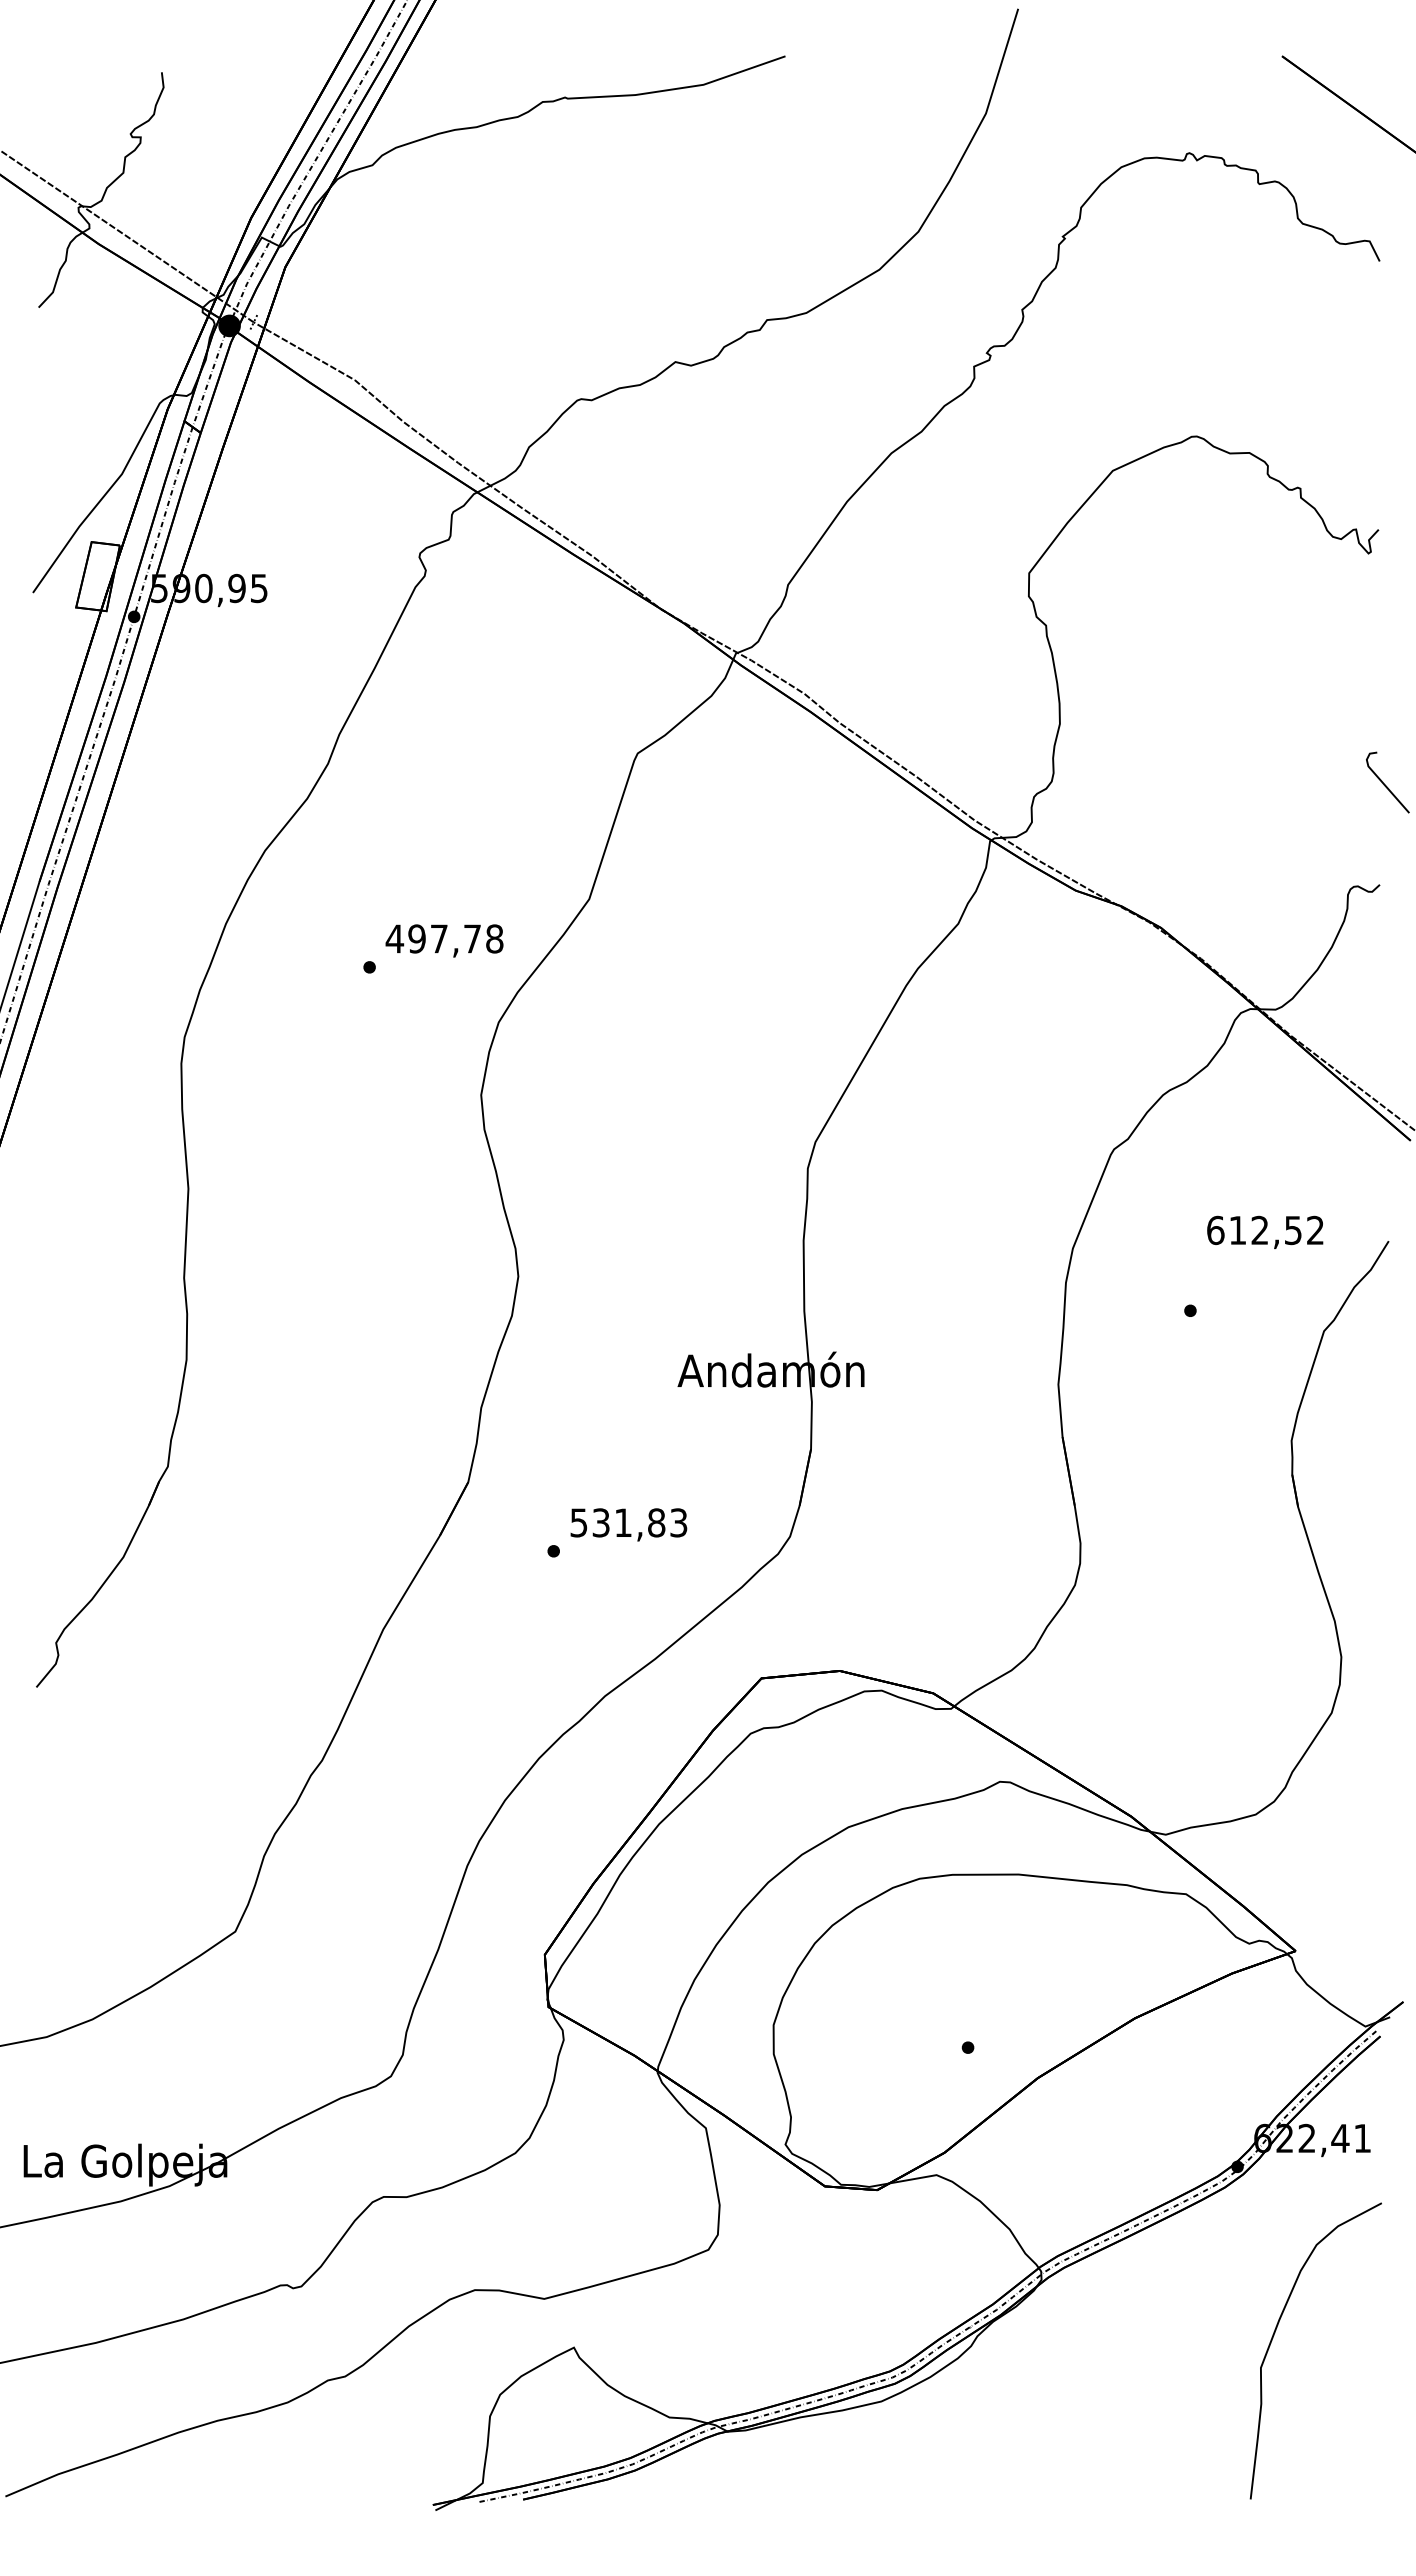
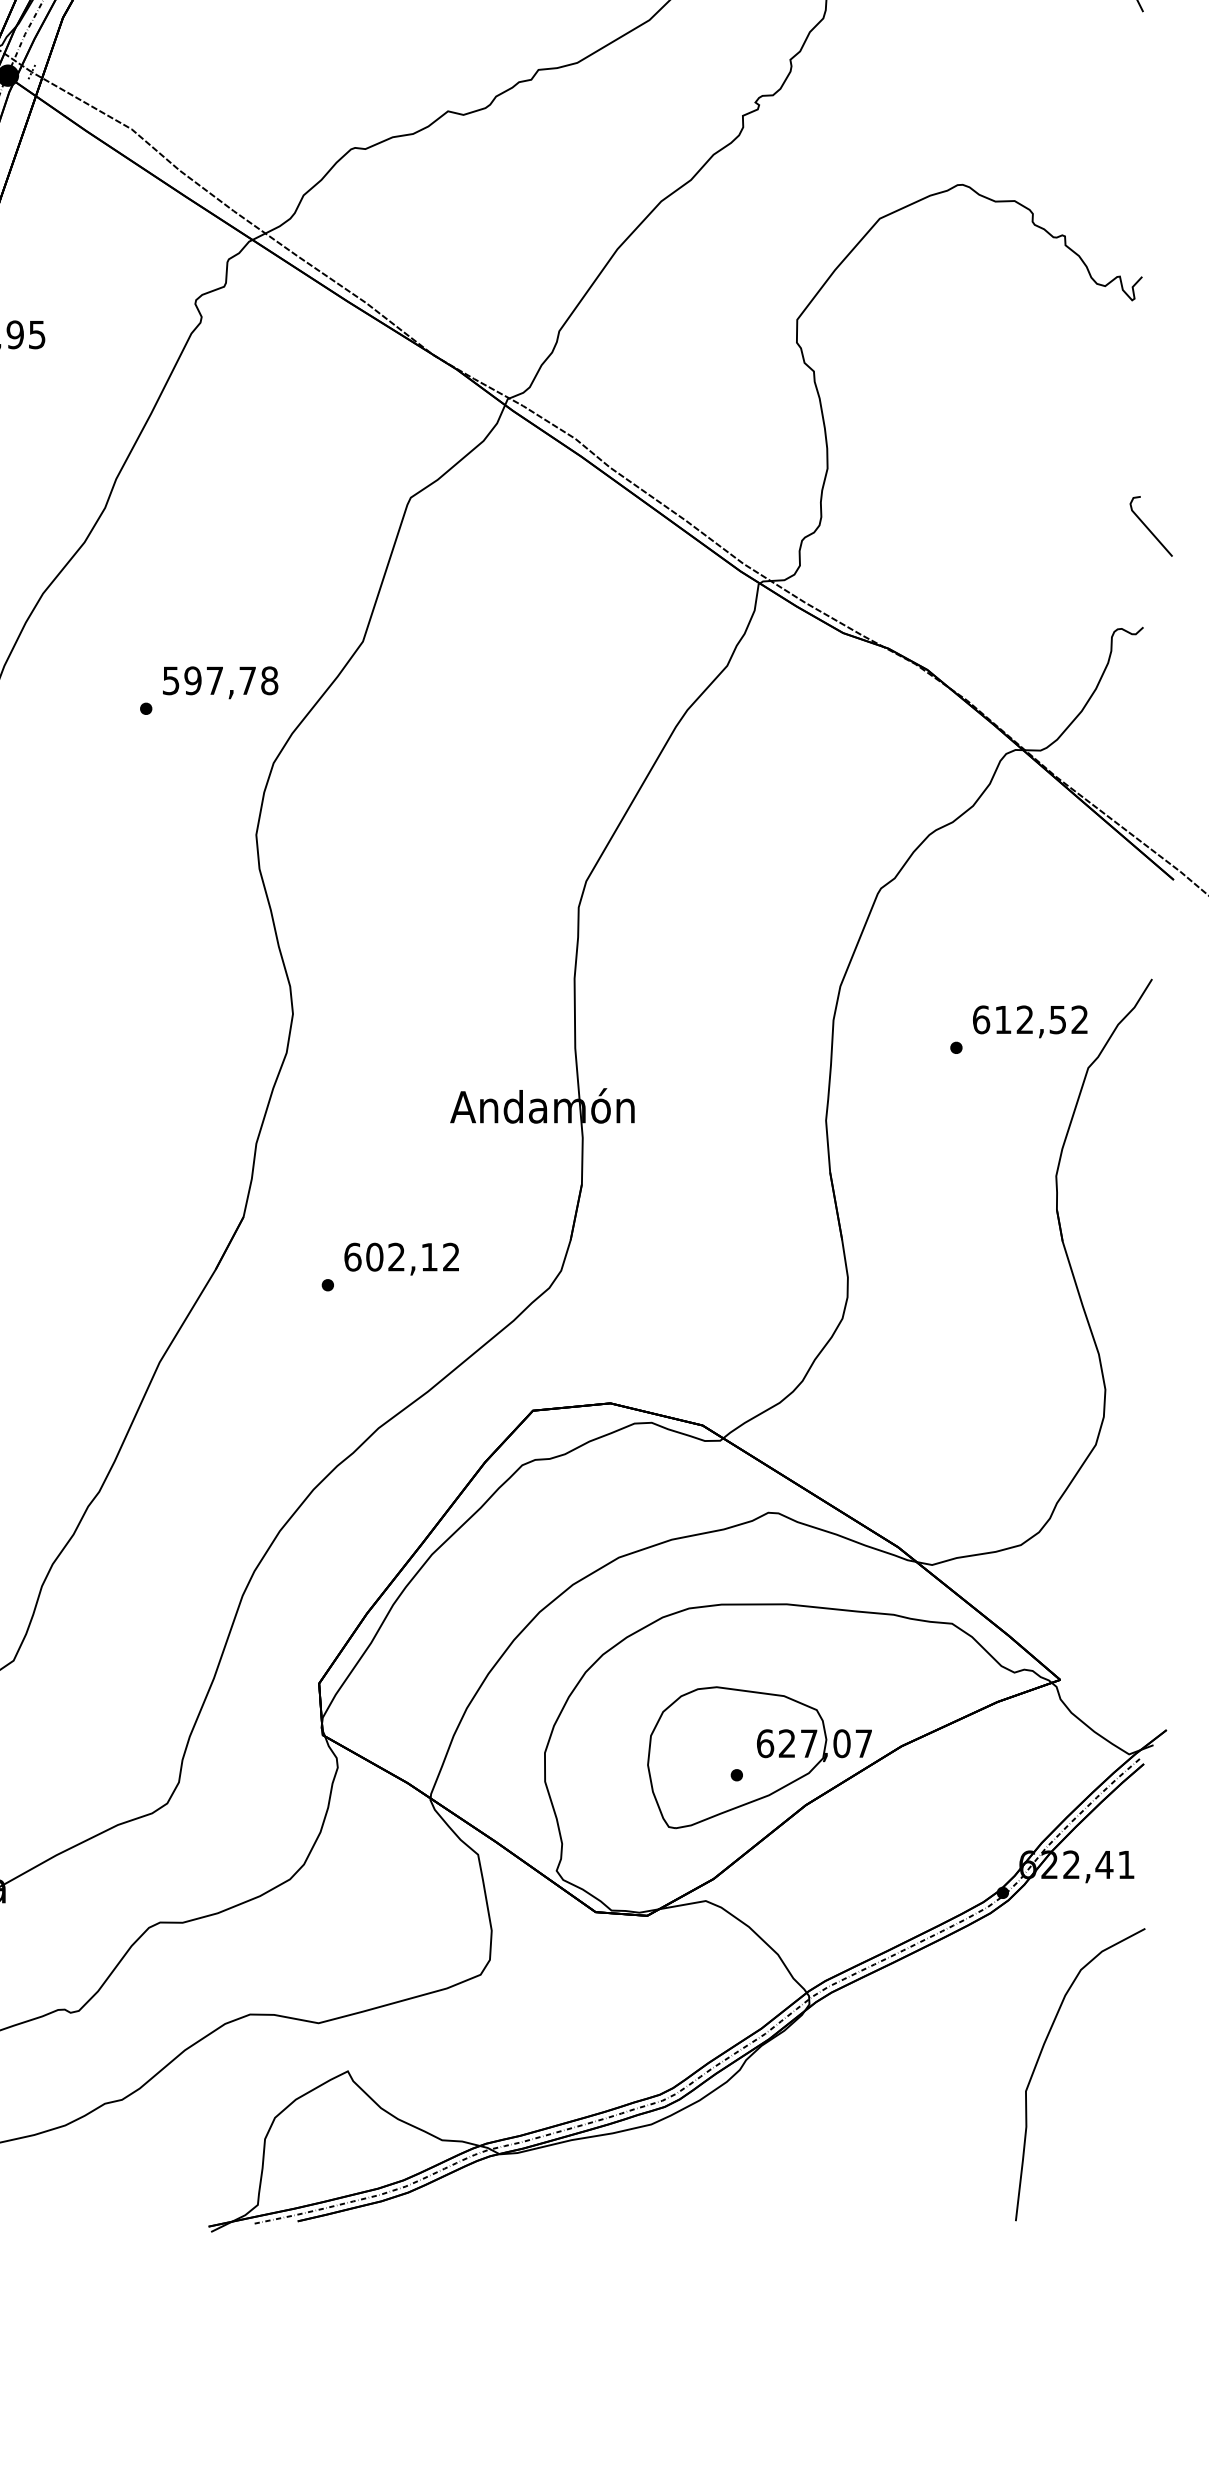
text: (394, 938) -> (170, 680), 497,78 -> 597,78
text: (1265, 1231) -> (1030, 1020), moved
text: (628, 1522) -> (401, 1256), 531,83 -> 602,12
part: (990, 2029) -> (759, 1757), added

